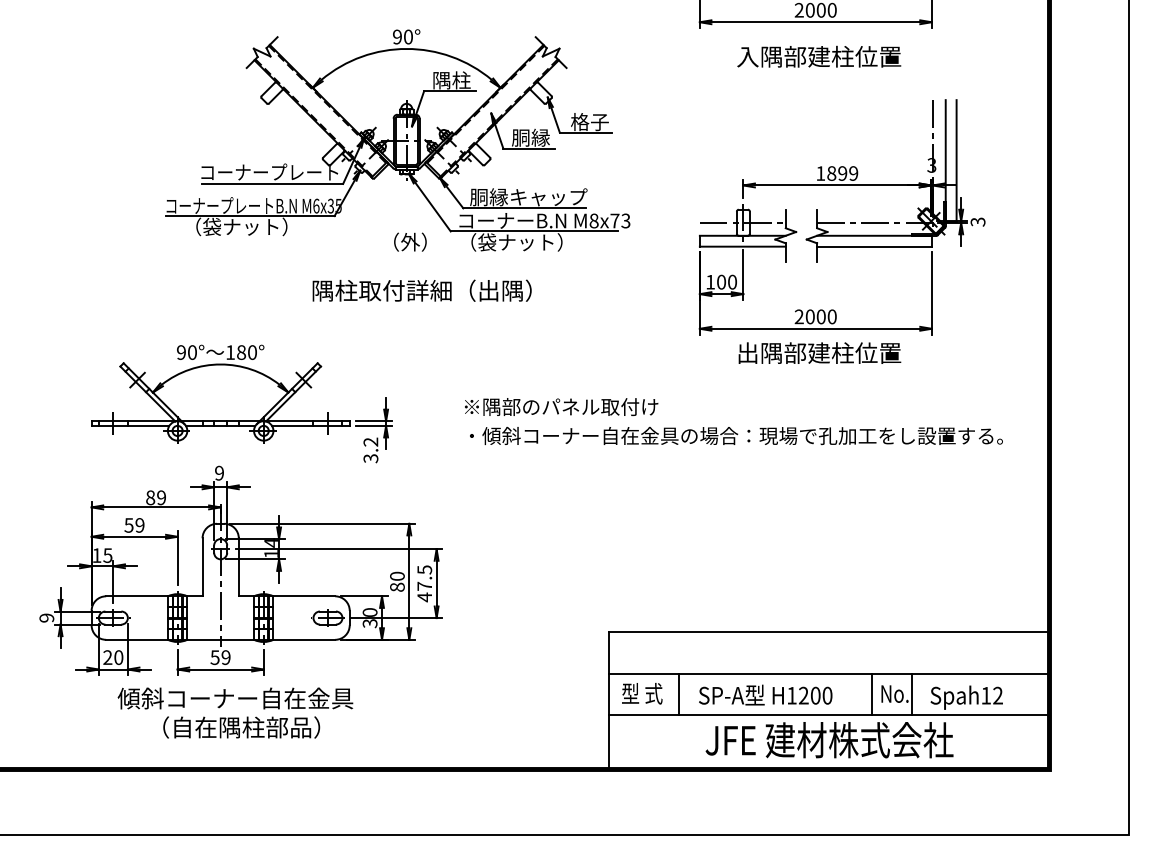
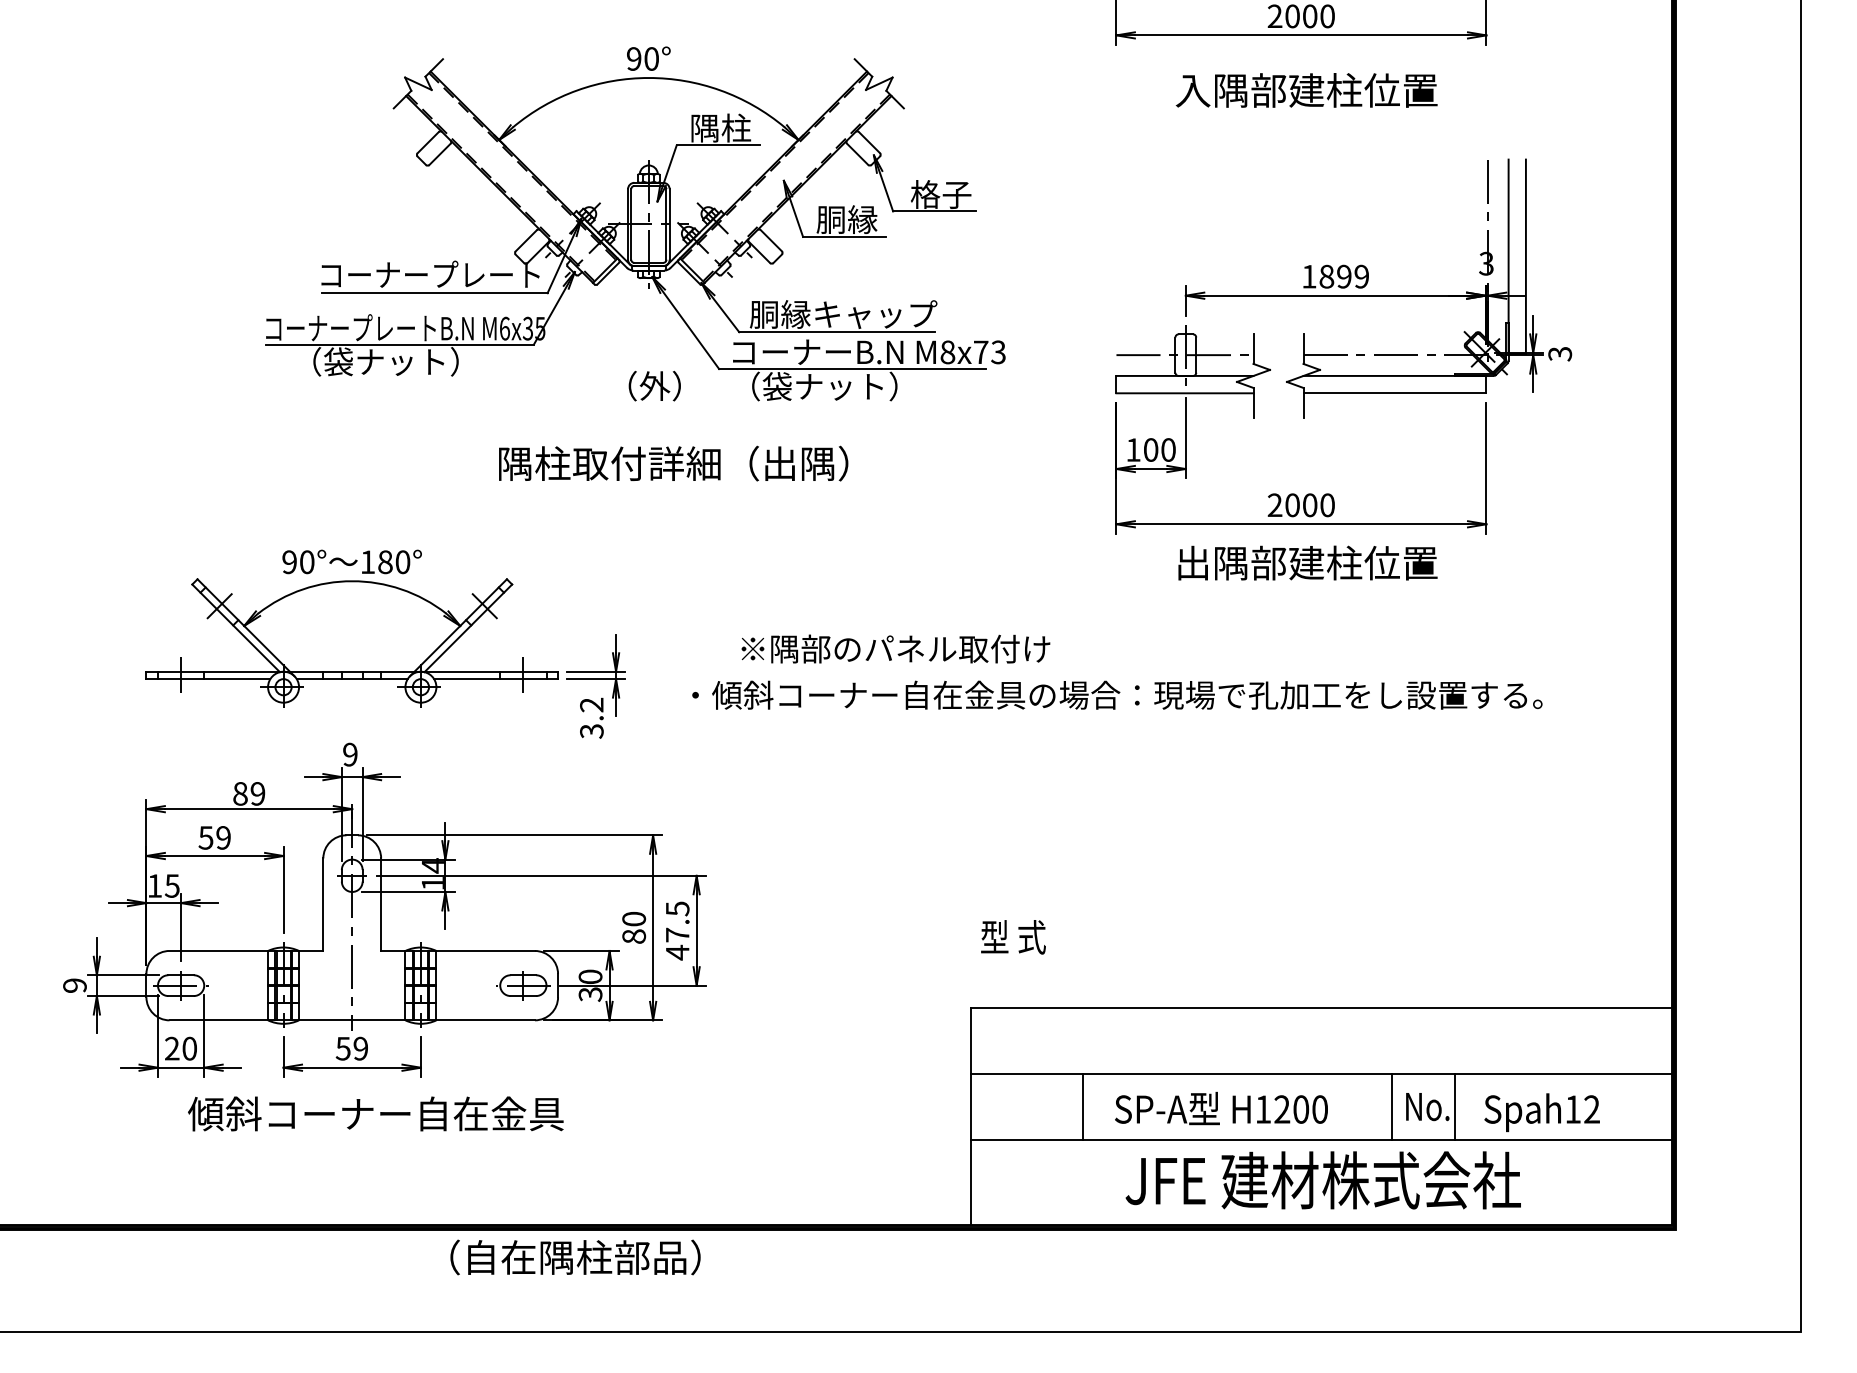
text: (736, 435) -> (1117, 694), moved
text: (642, 693) -> (1013, 936), moved
text: (241, 727) -> (575, 1257), moved

